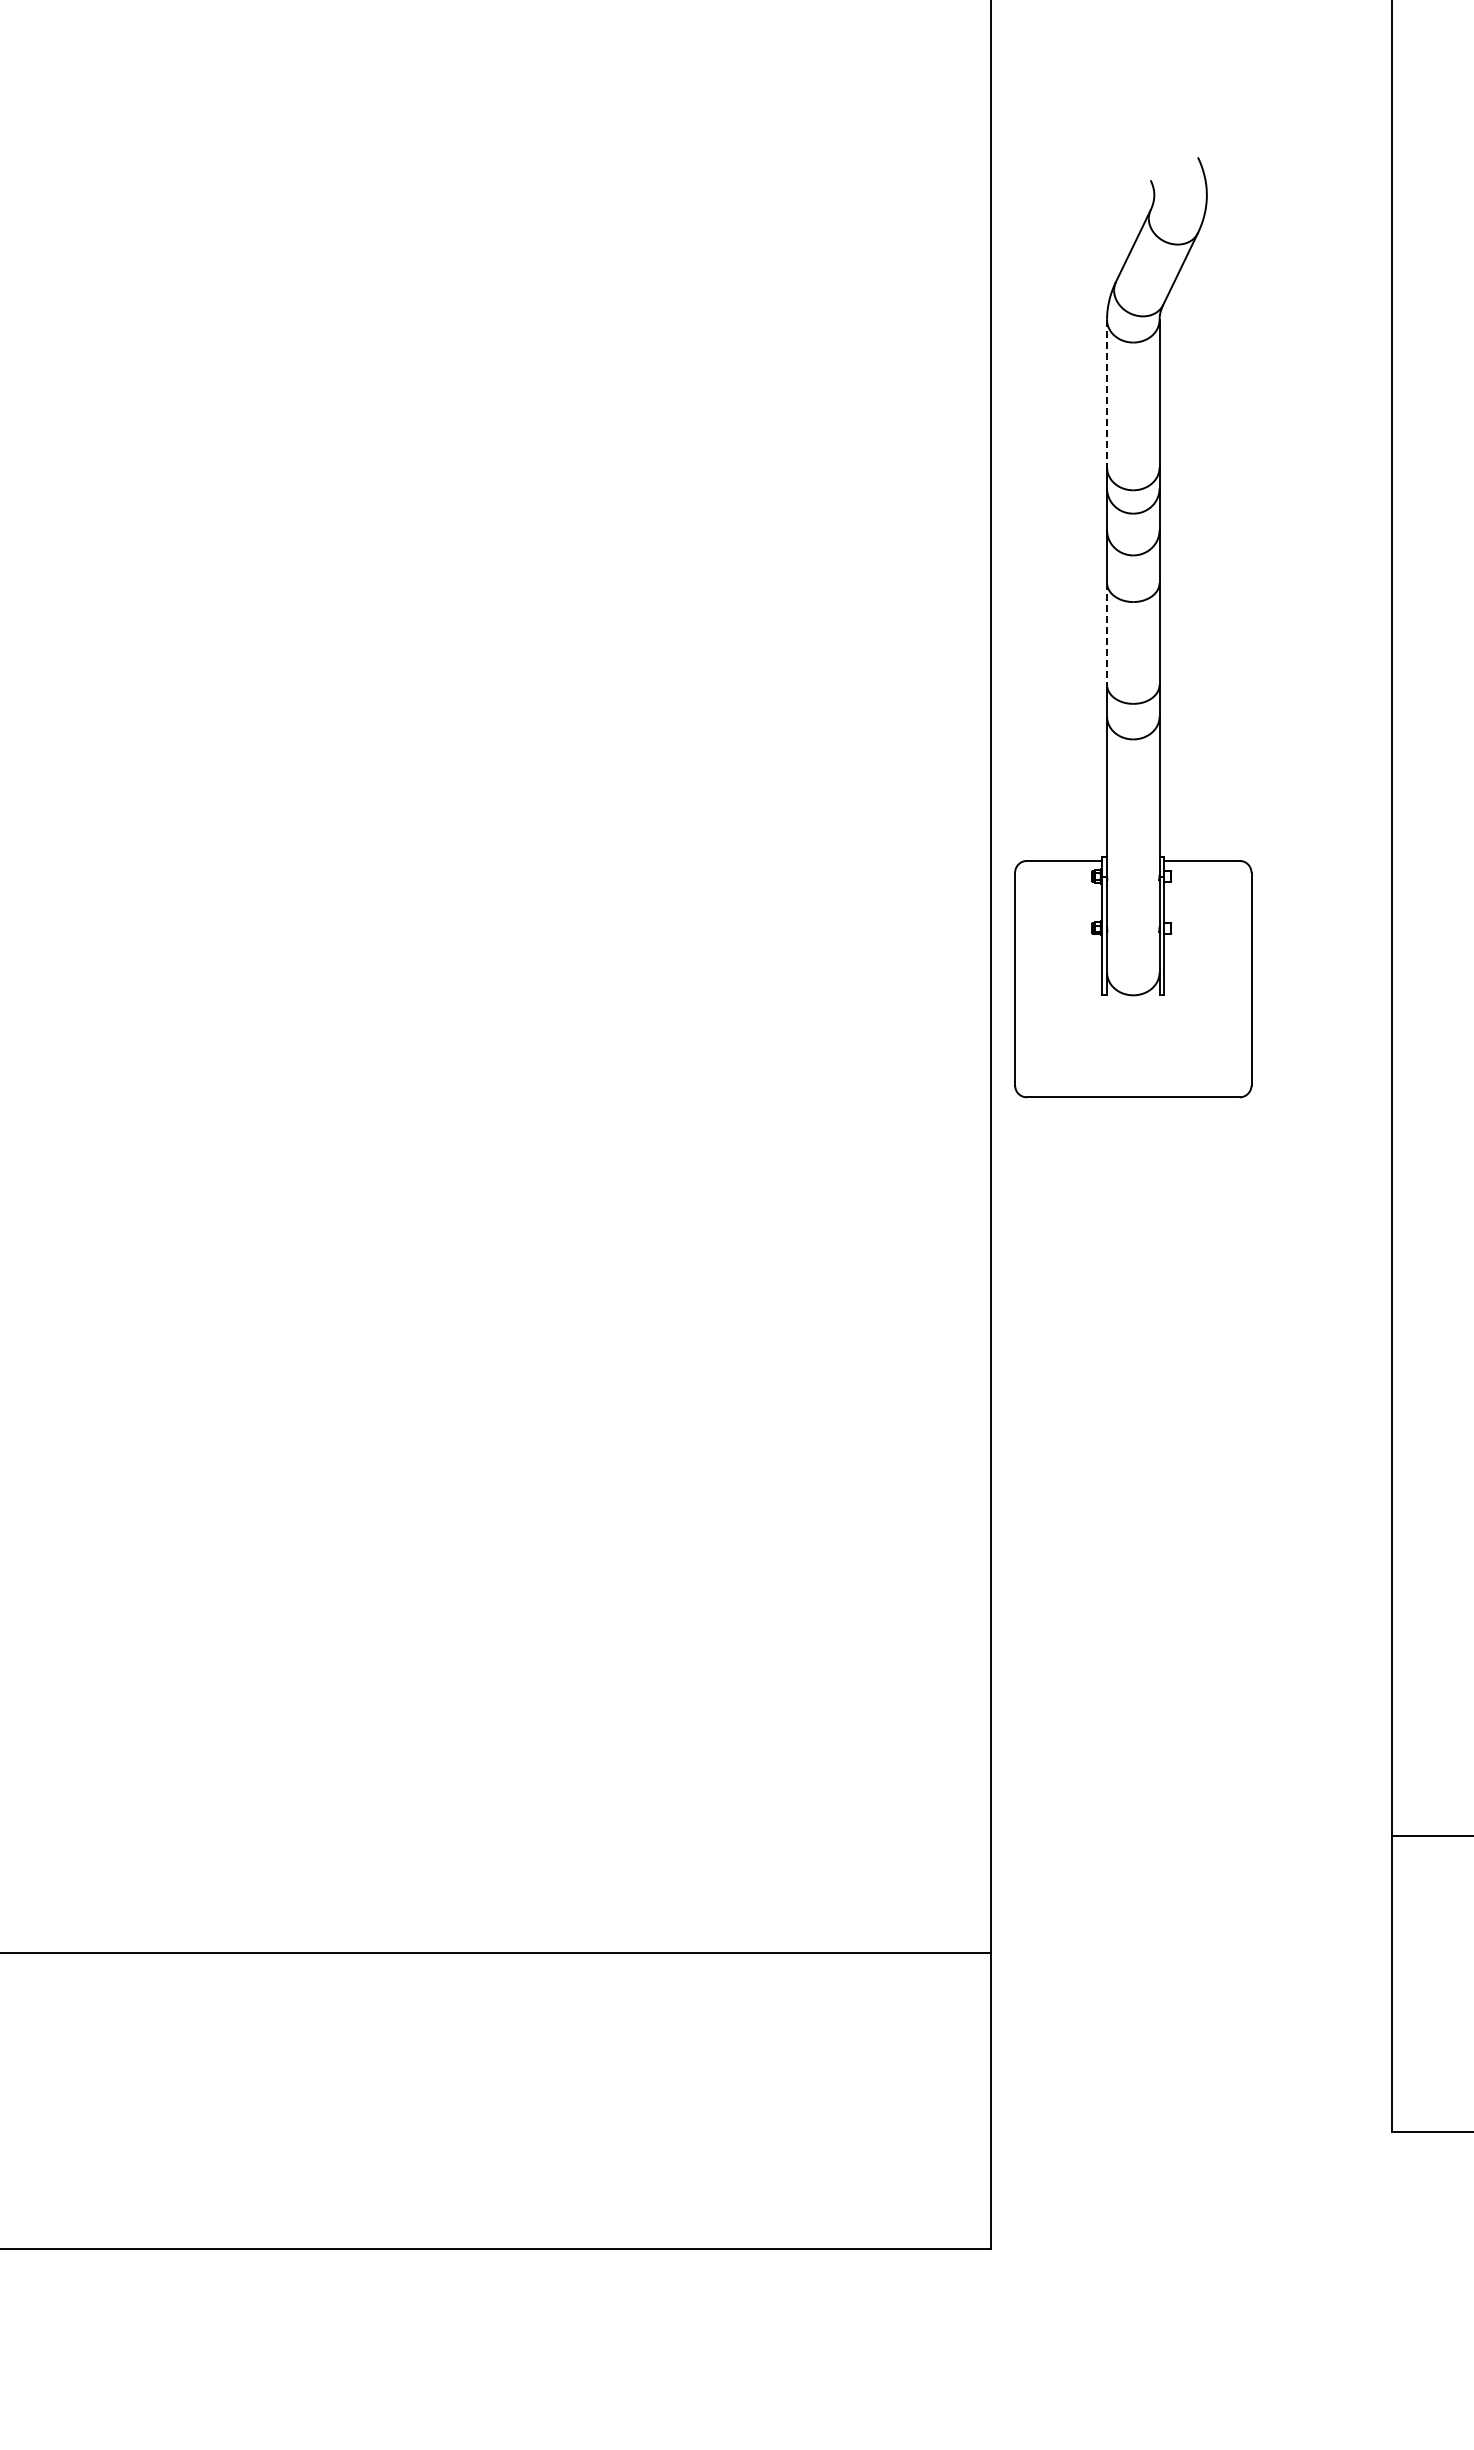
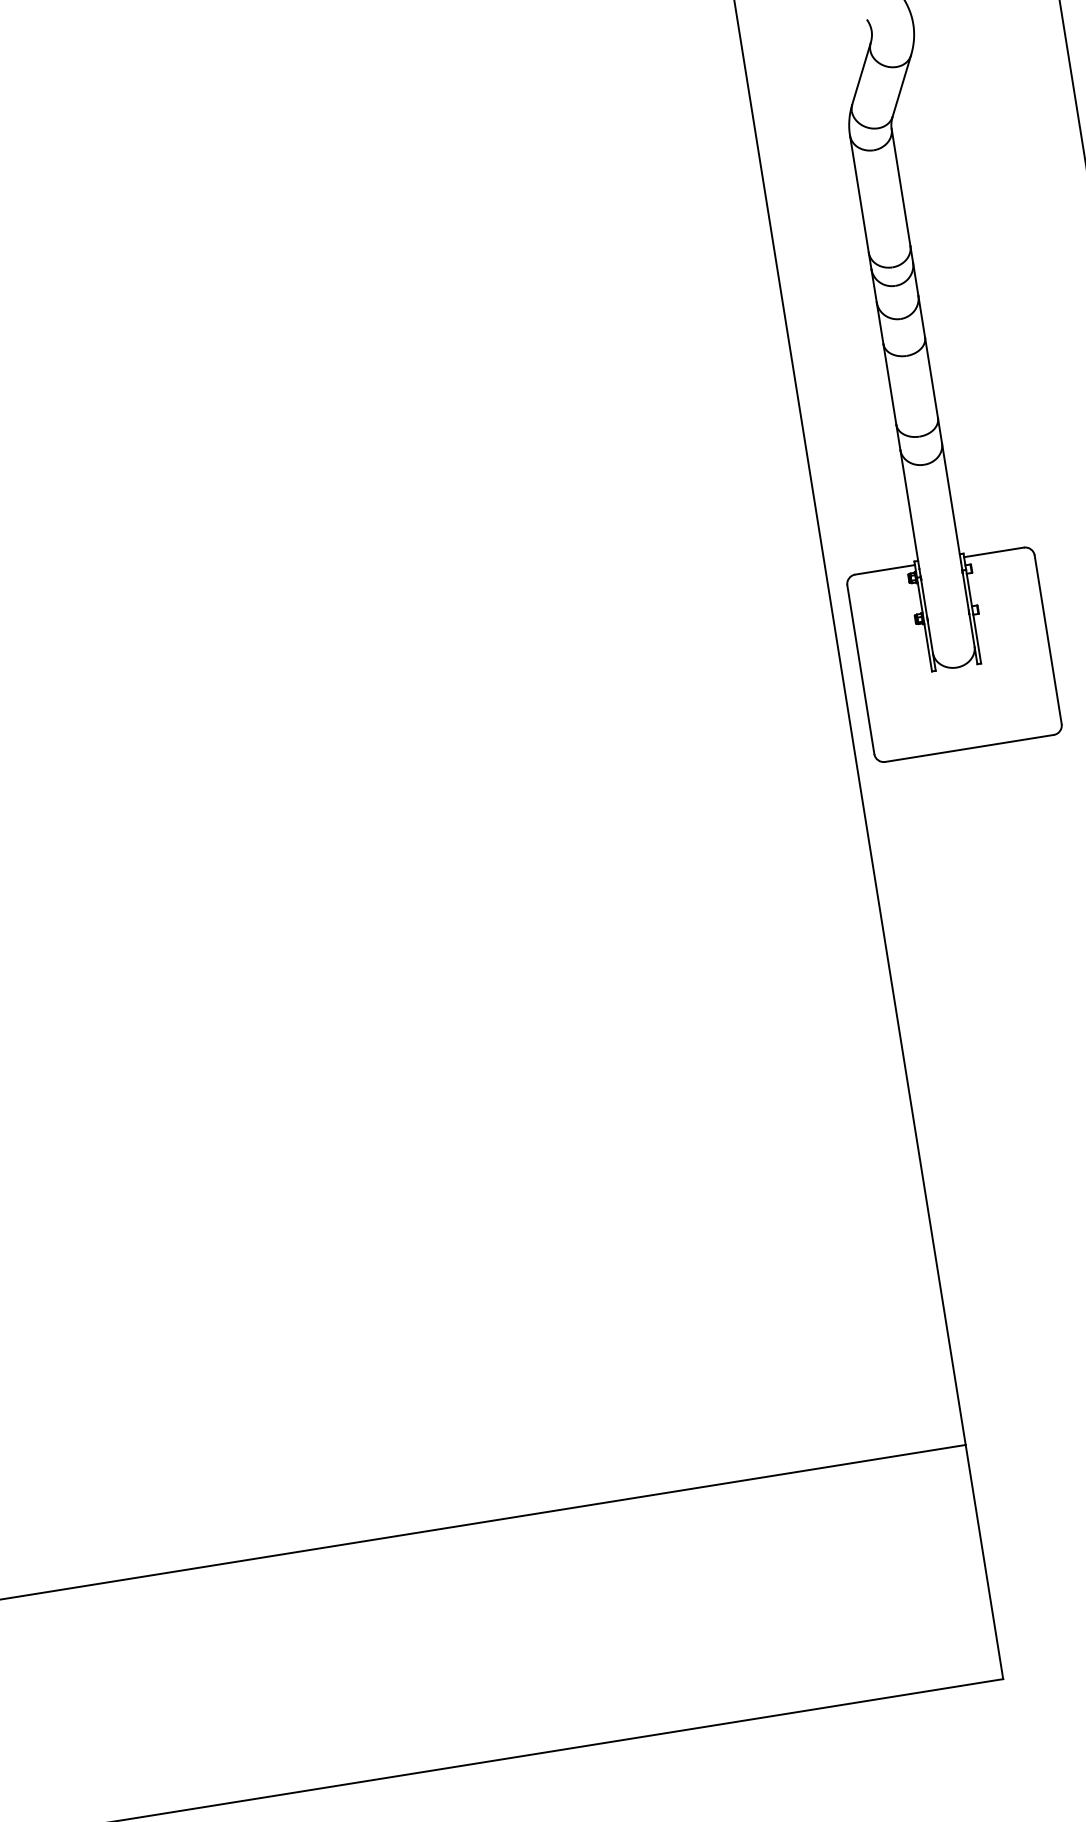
line: (1107, 393) -> (859, 193), dashed -> solid
line: (1107, 633) -> (890, 384), dashed -> solid

